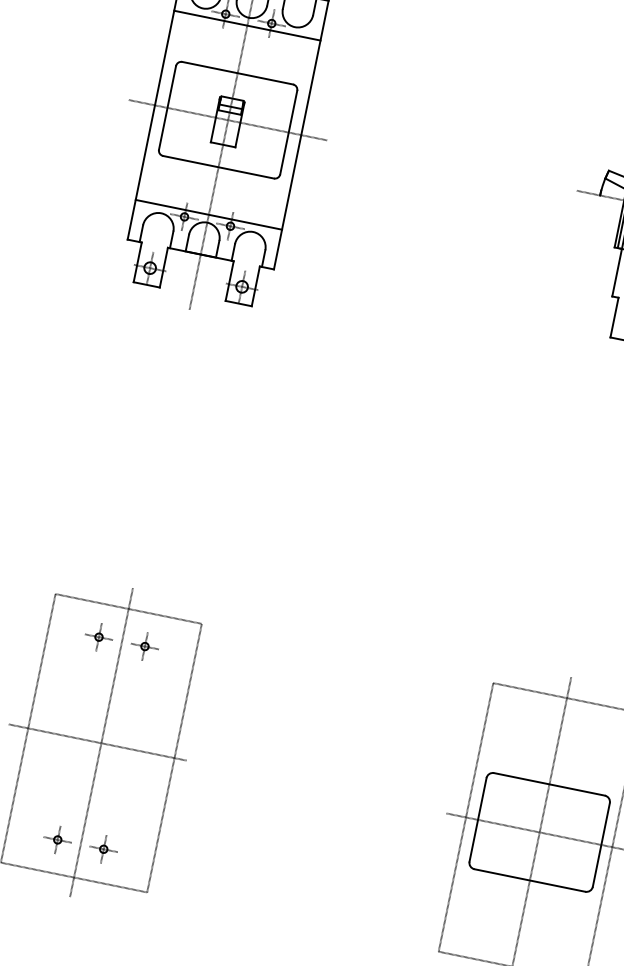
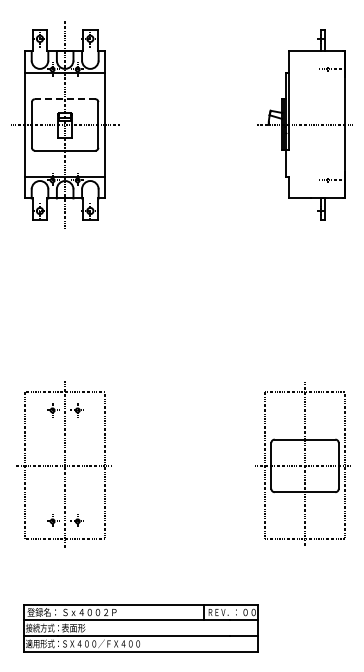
line: (236, 73) -> (64, 99), solid -> dashed

